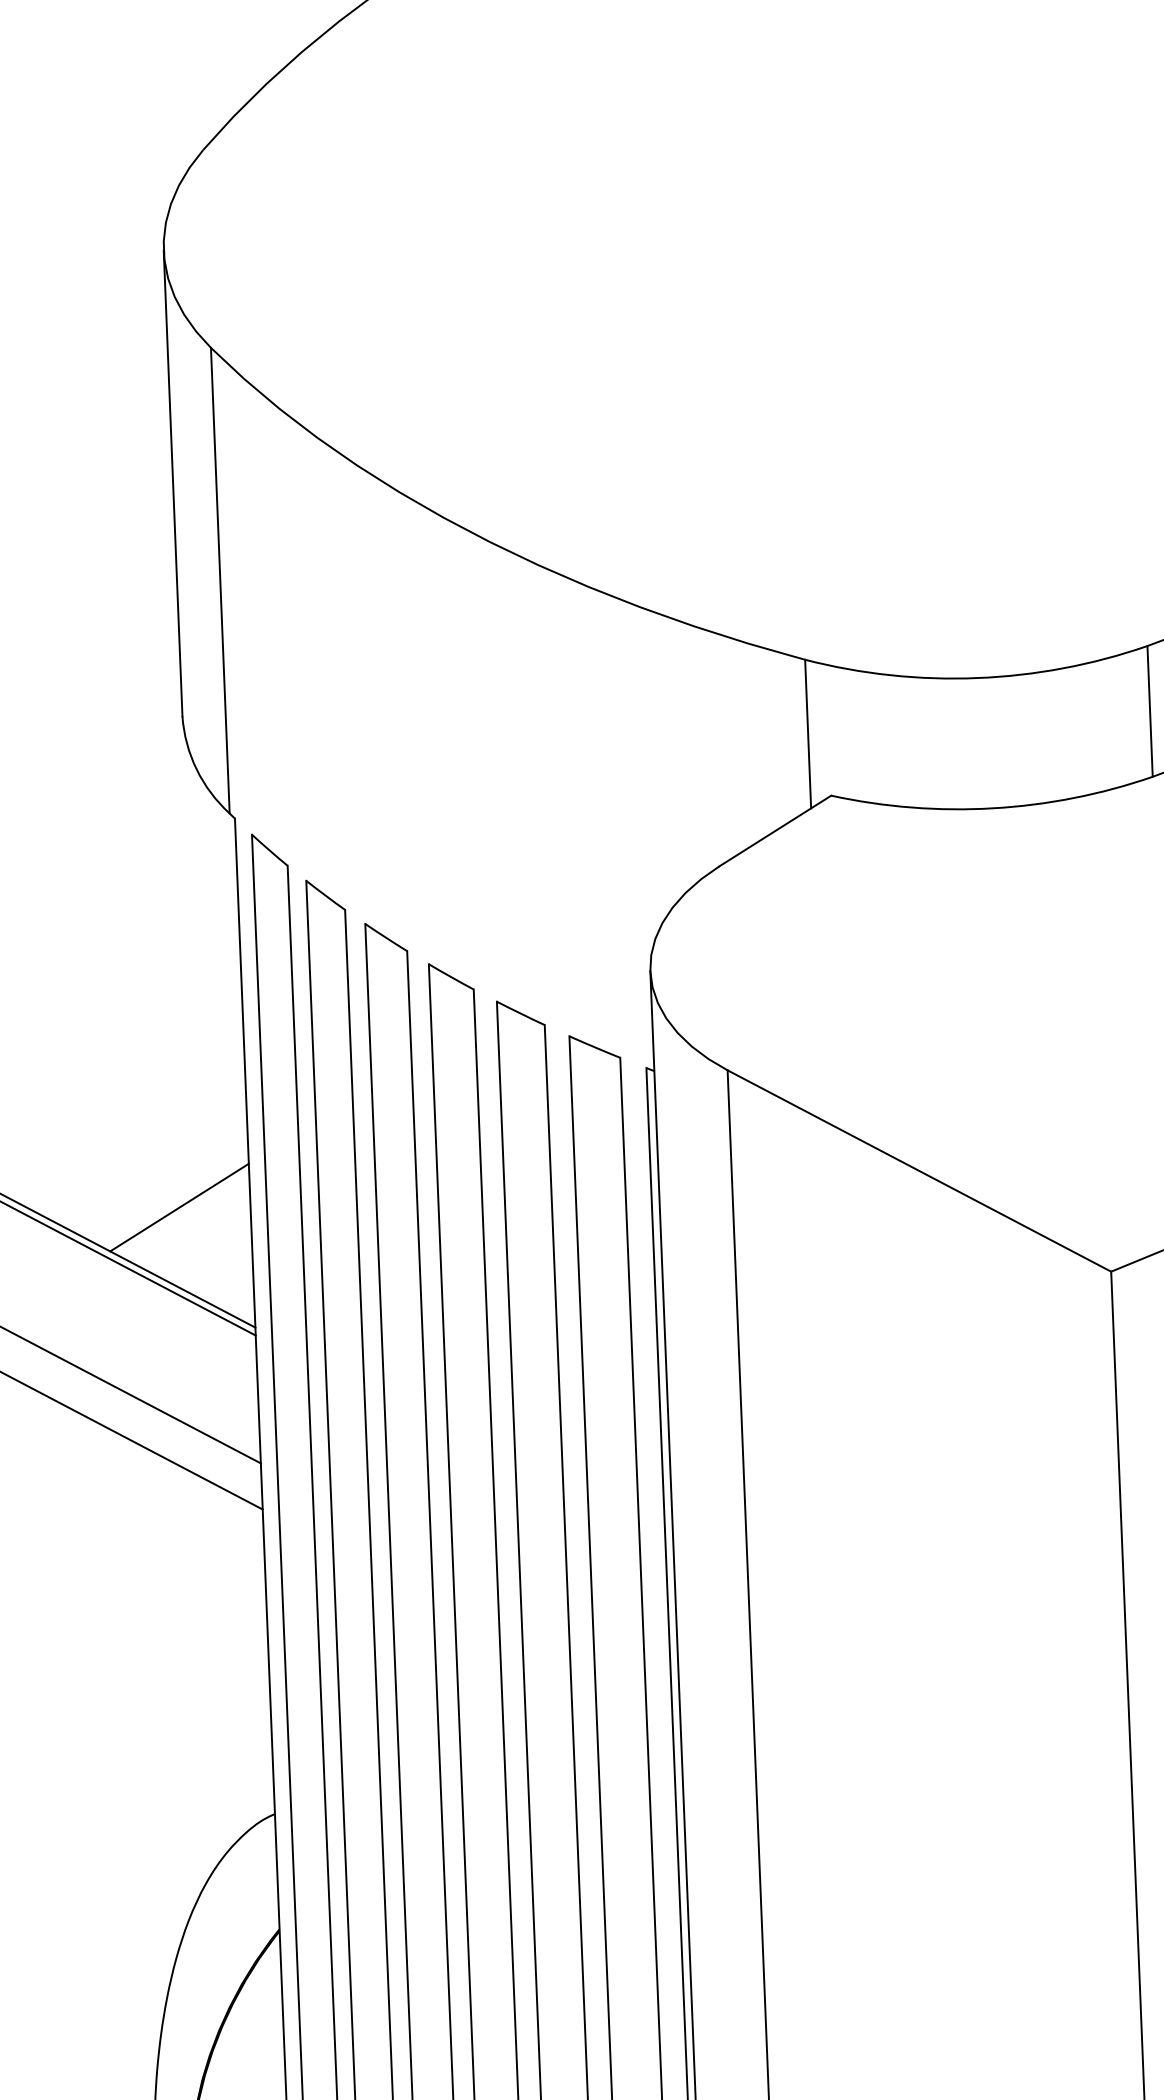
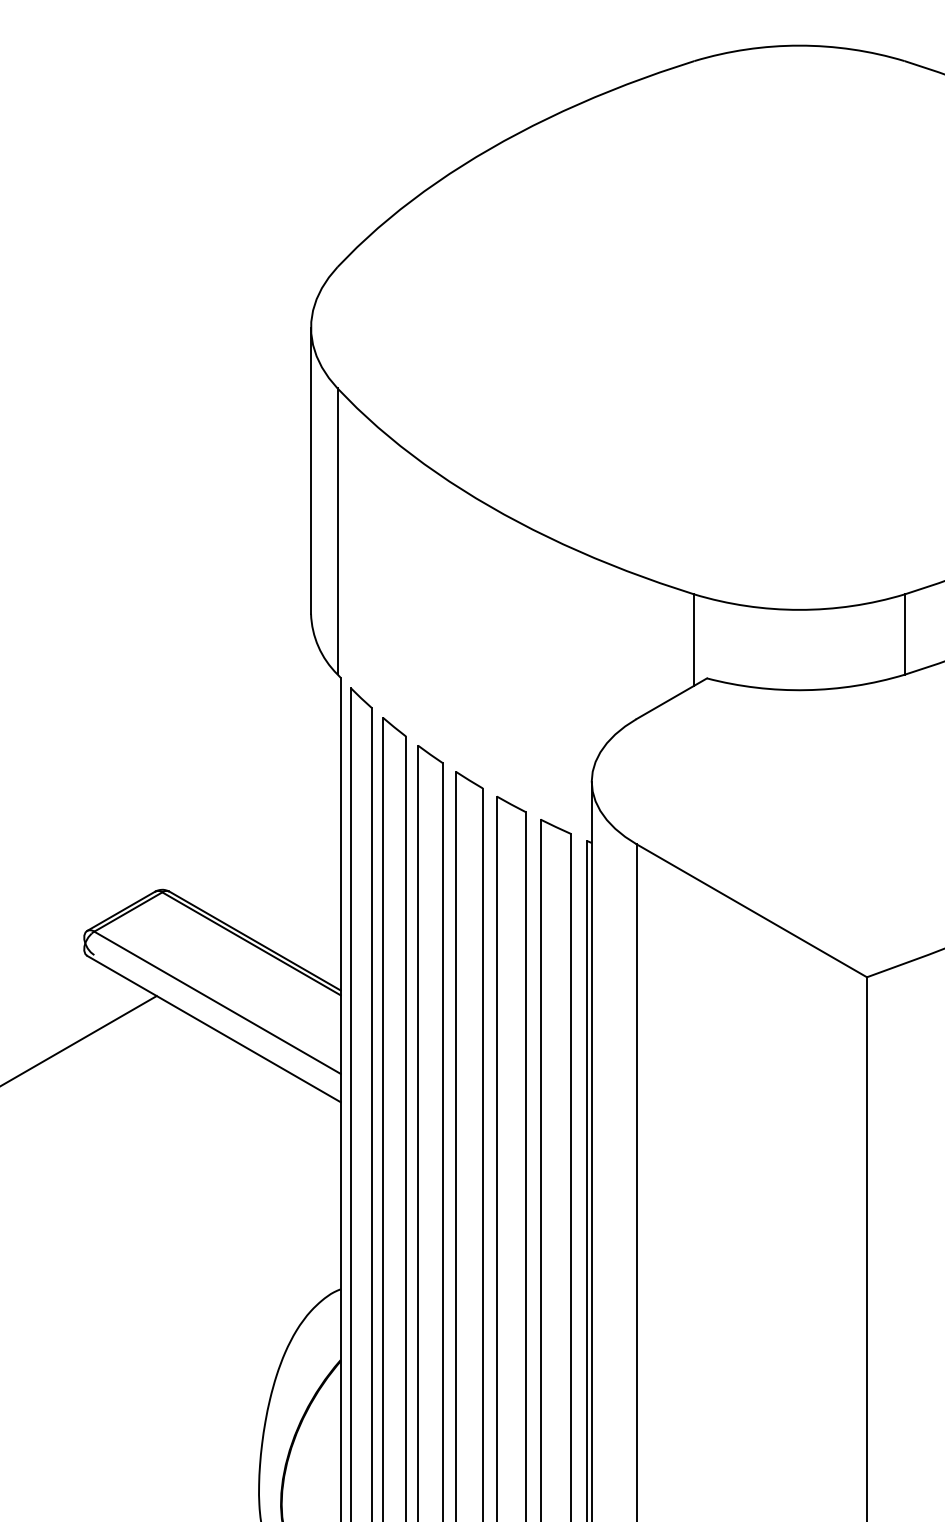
line: (178, 1206) -> (296, 914), removed

